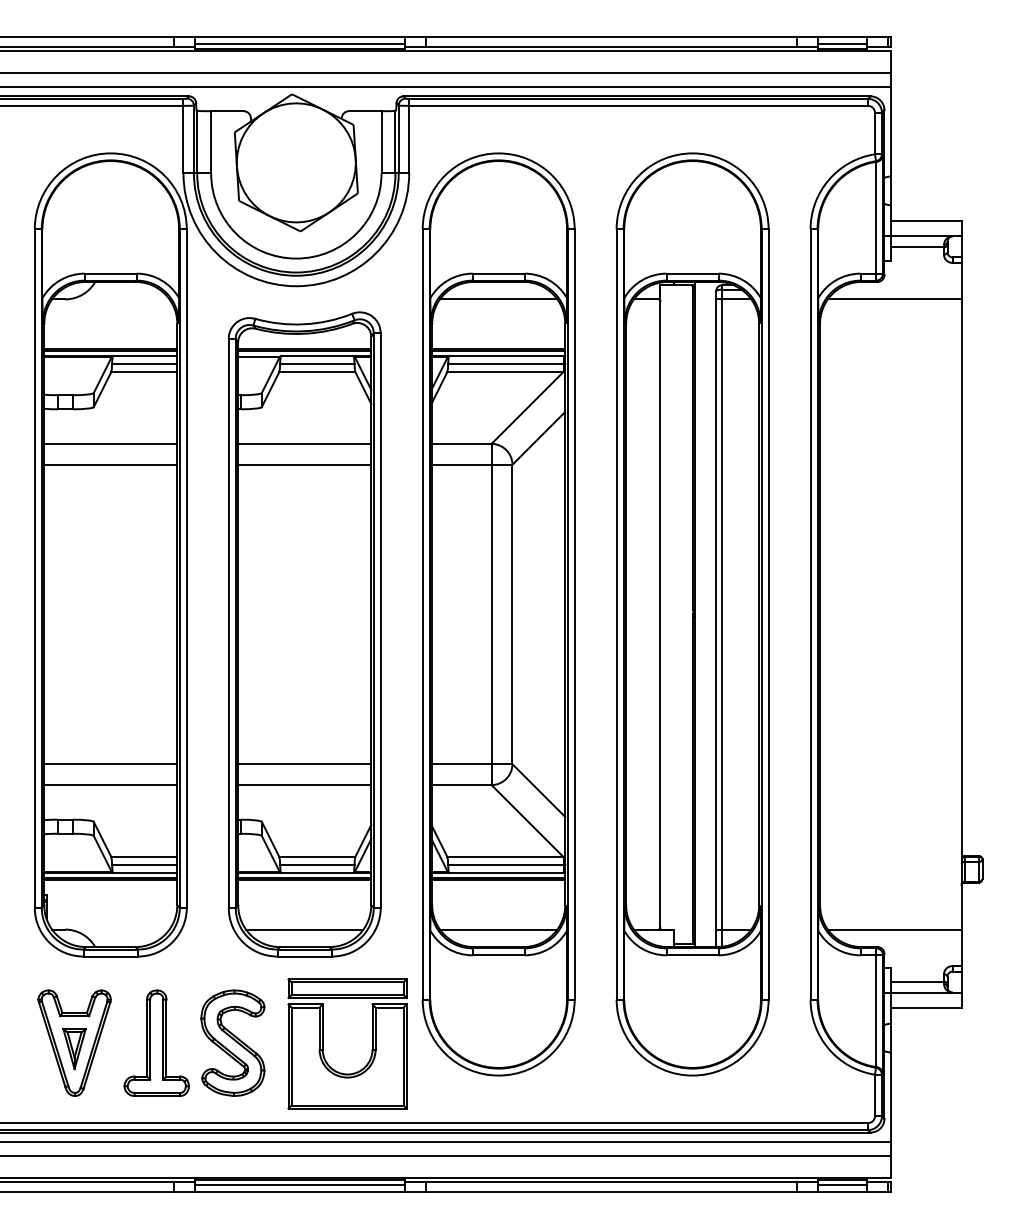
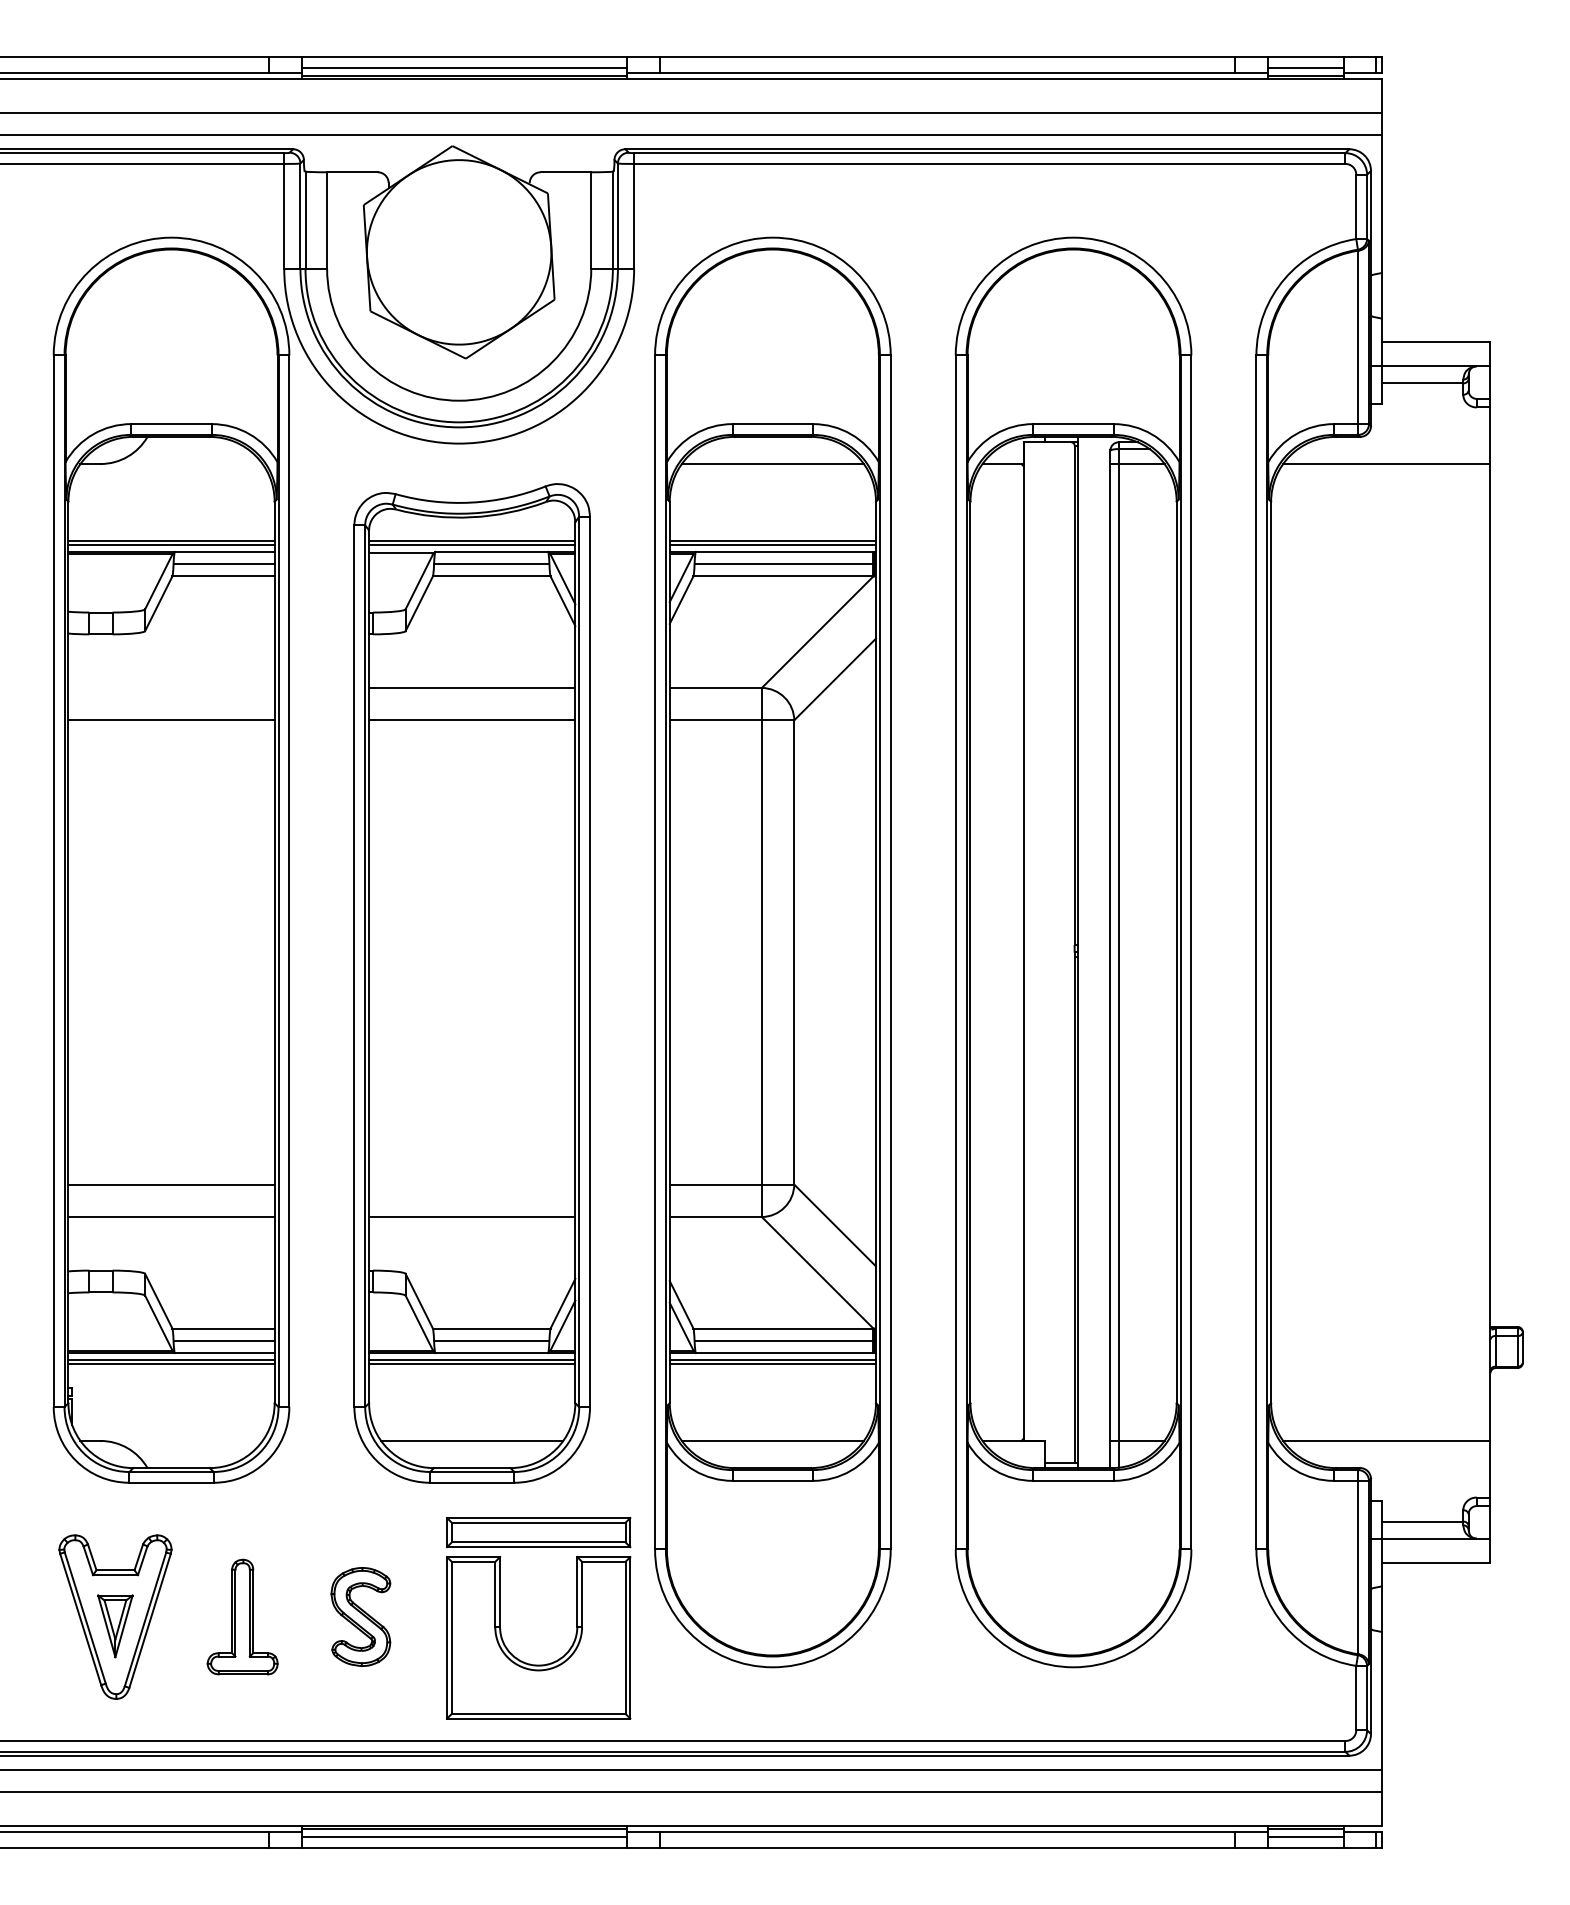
line: (110, 443) -> (171, 687), removed
line: (304, 764) -> (471, 1185), removed
part: (156, 1042) -> (242, 1616), size x0.7
part: (232, 1042) -> (360, 1616), size x0.6

